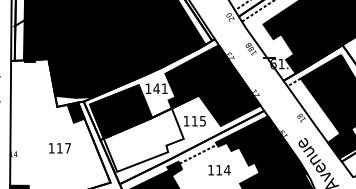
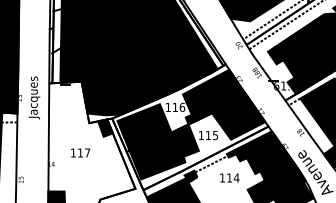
text: (160, 88) -> (178, 107), 141 -> 116
fill: (142, 139) -> (163, 151), added
text: (59, 147) -> (80, 152), moved

